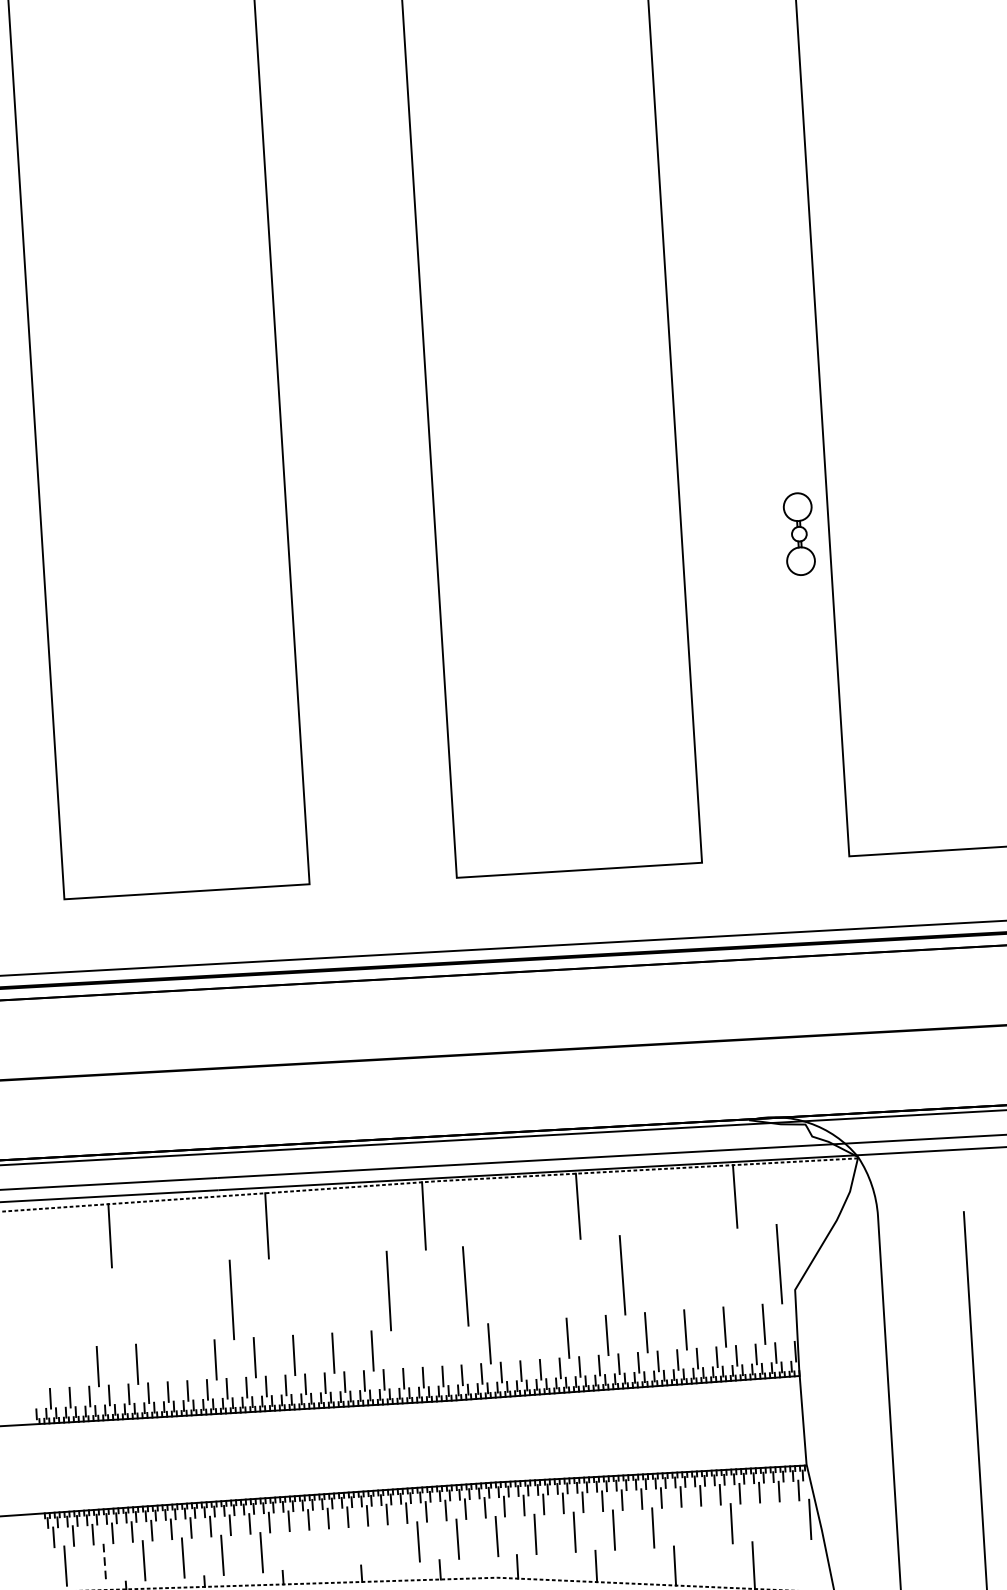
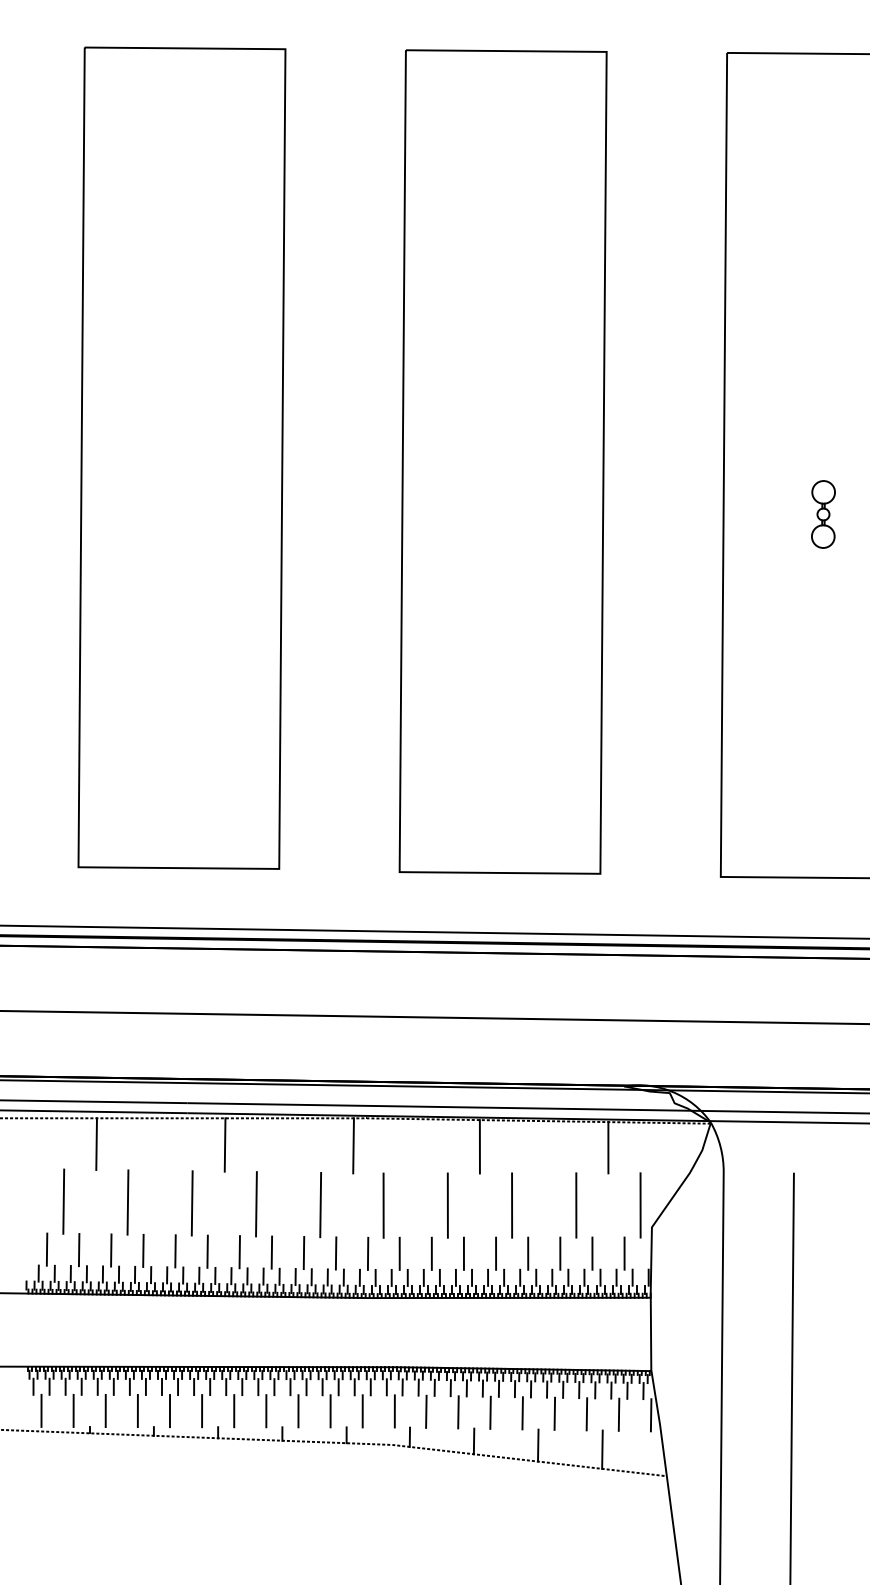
part: (799, 534) -> (823, 514), moved
line: (701, 1269) -> (576, 1205), added
line: (543, 1280) -> (447, 1205), added
line: (310, 1295) -> (256, 1204), added
line: (152, 1304) -> (127, 1202), added
line: (74, 1308) -> (63, 1201), added
line: (528, 1340) -> (431, 1253), added
line: (450, 1346) -> (367, 1253), added
line: (411, 1348) -> (335, 1253), added
line: (176, 1361) -> (143, 1250), added
line: (57, 1368) -> (46, 1249), added
line: (770, 1521) -> (618, 1414), added
line: (692, 1525) -> (554, 1413), added
line: (379, 1544) -> (298, 1411), added
line: (340, 1547) -> (266, 1411), added
line: (301, 1550) -> (234, 1411), added
line: (104, 1564) -> (73, 1411), dashed -> solid

